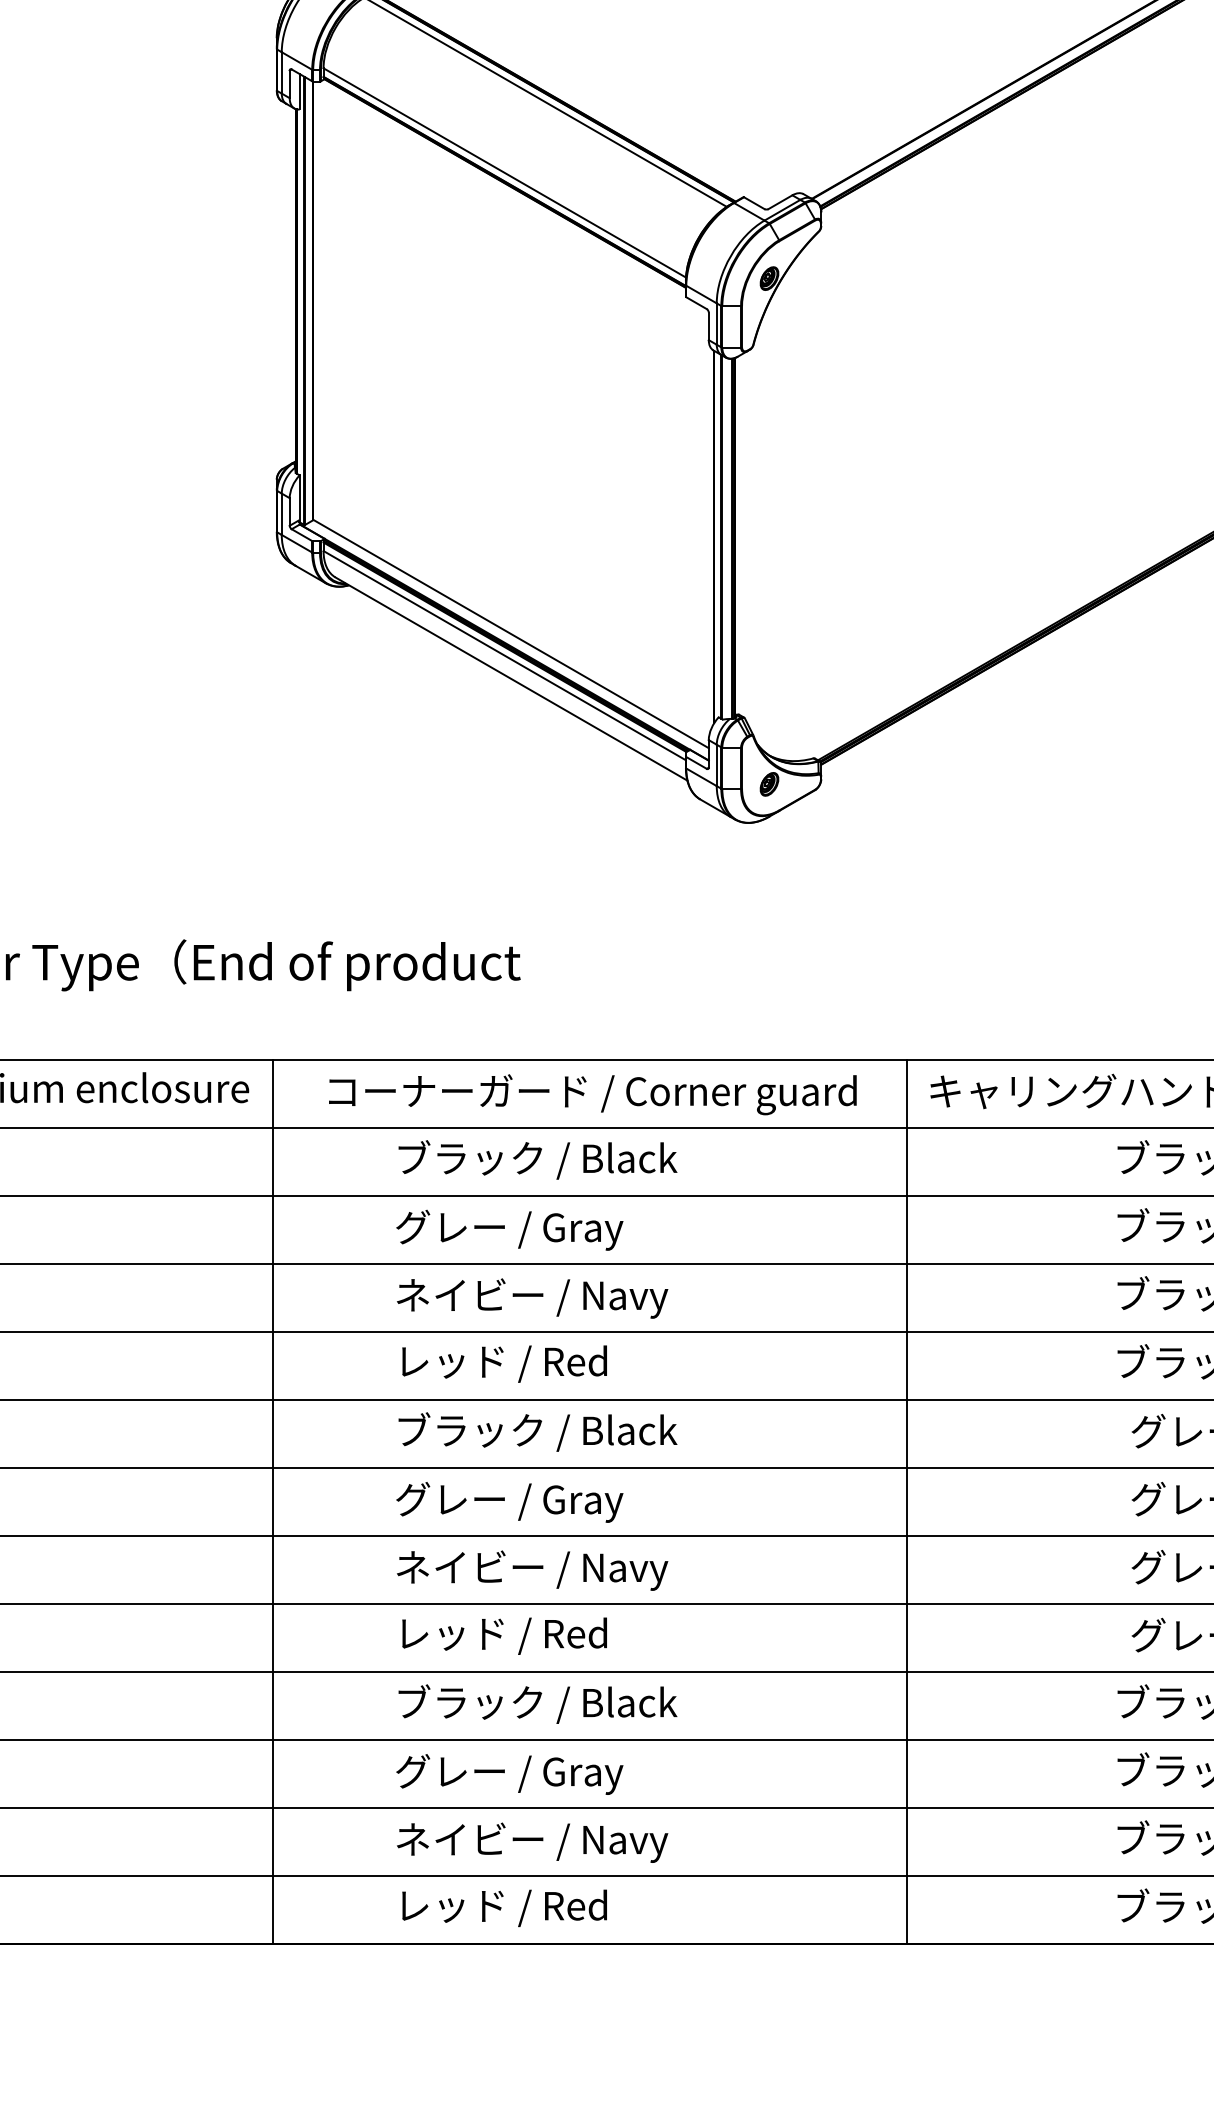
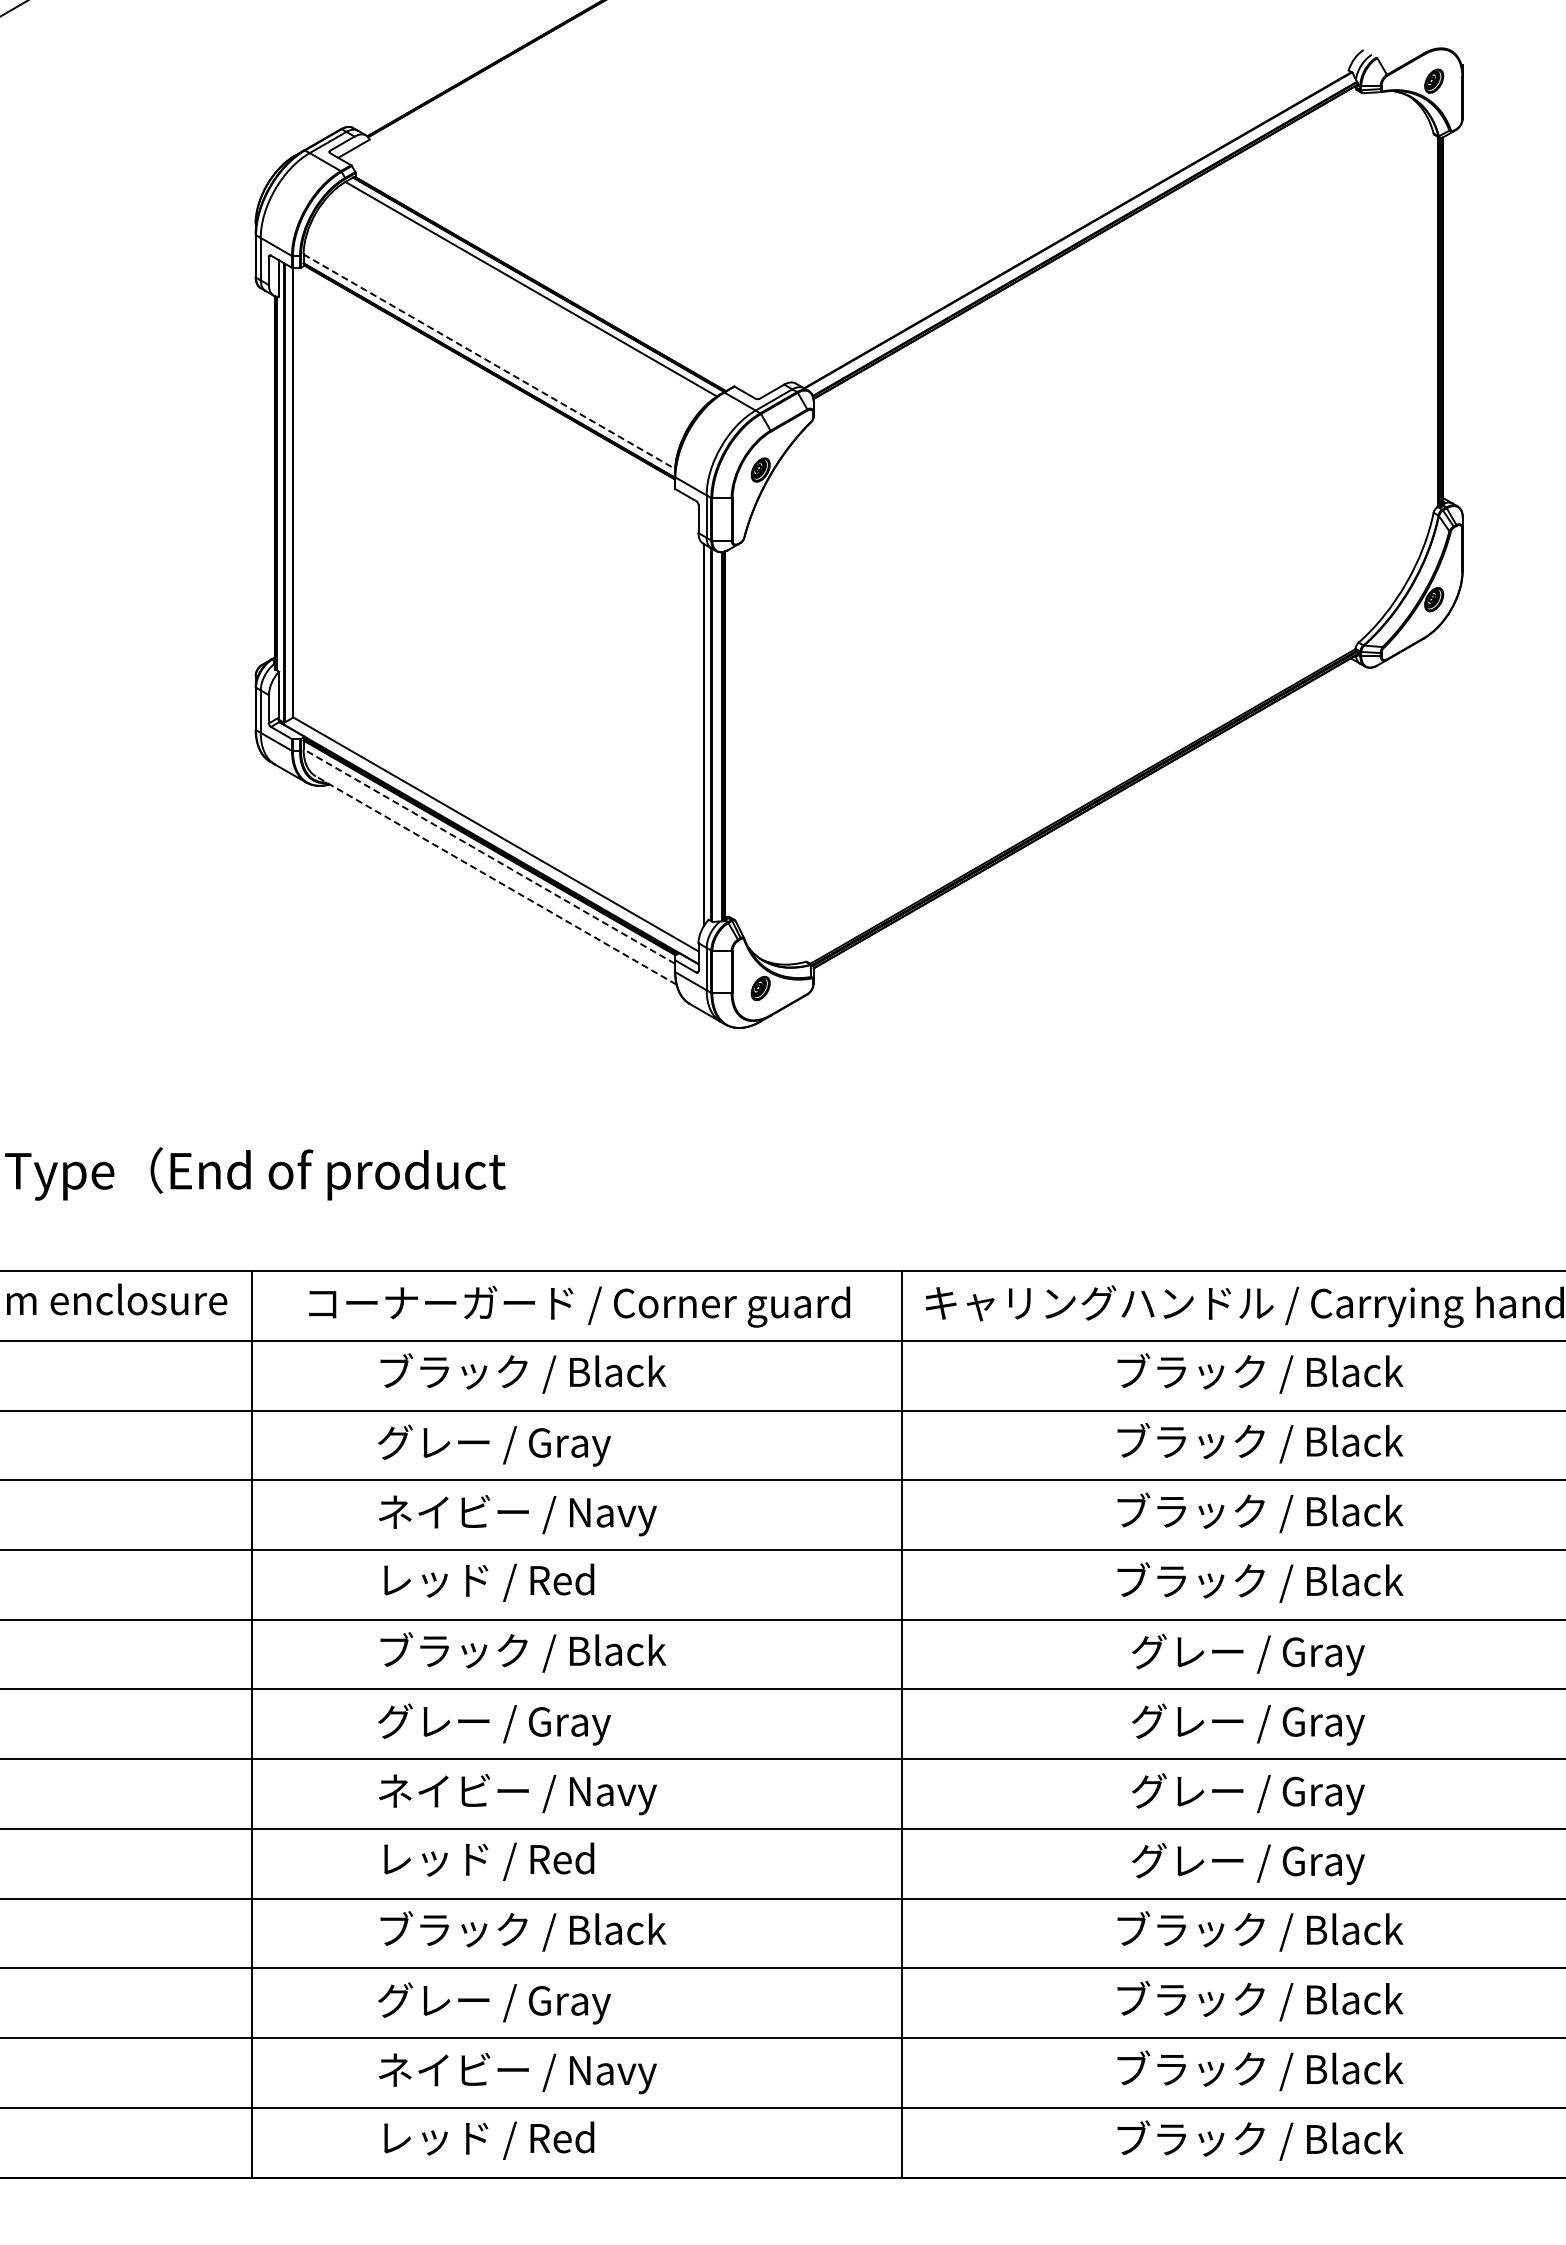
line: (504, 172) -> (489, 361), solid -> dashed
line: (503, 655) -> (488, 856), solid -> dashed
line: (510, 679) -> (495, 880), solid -> dashed

